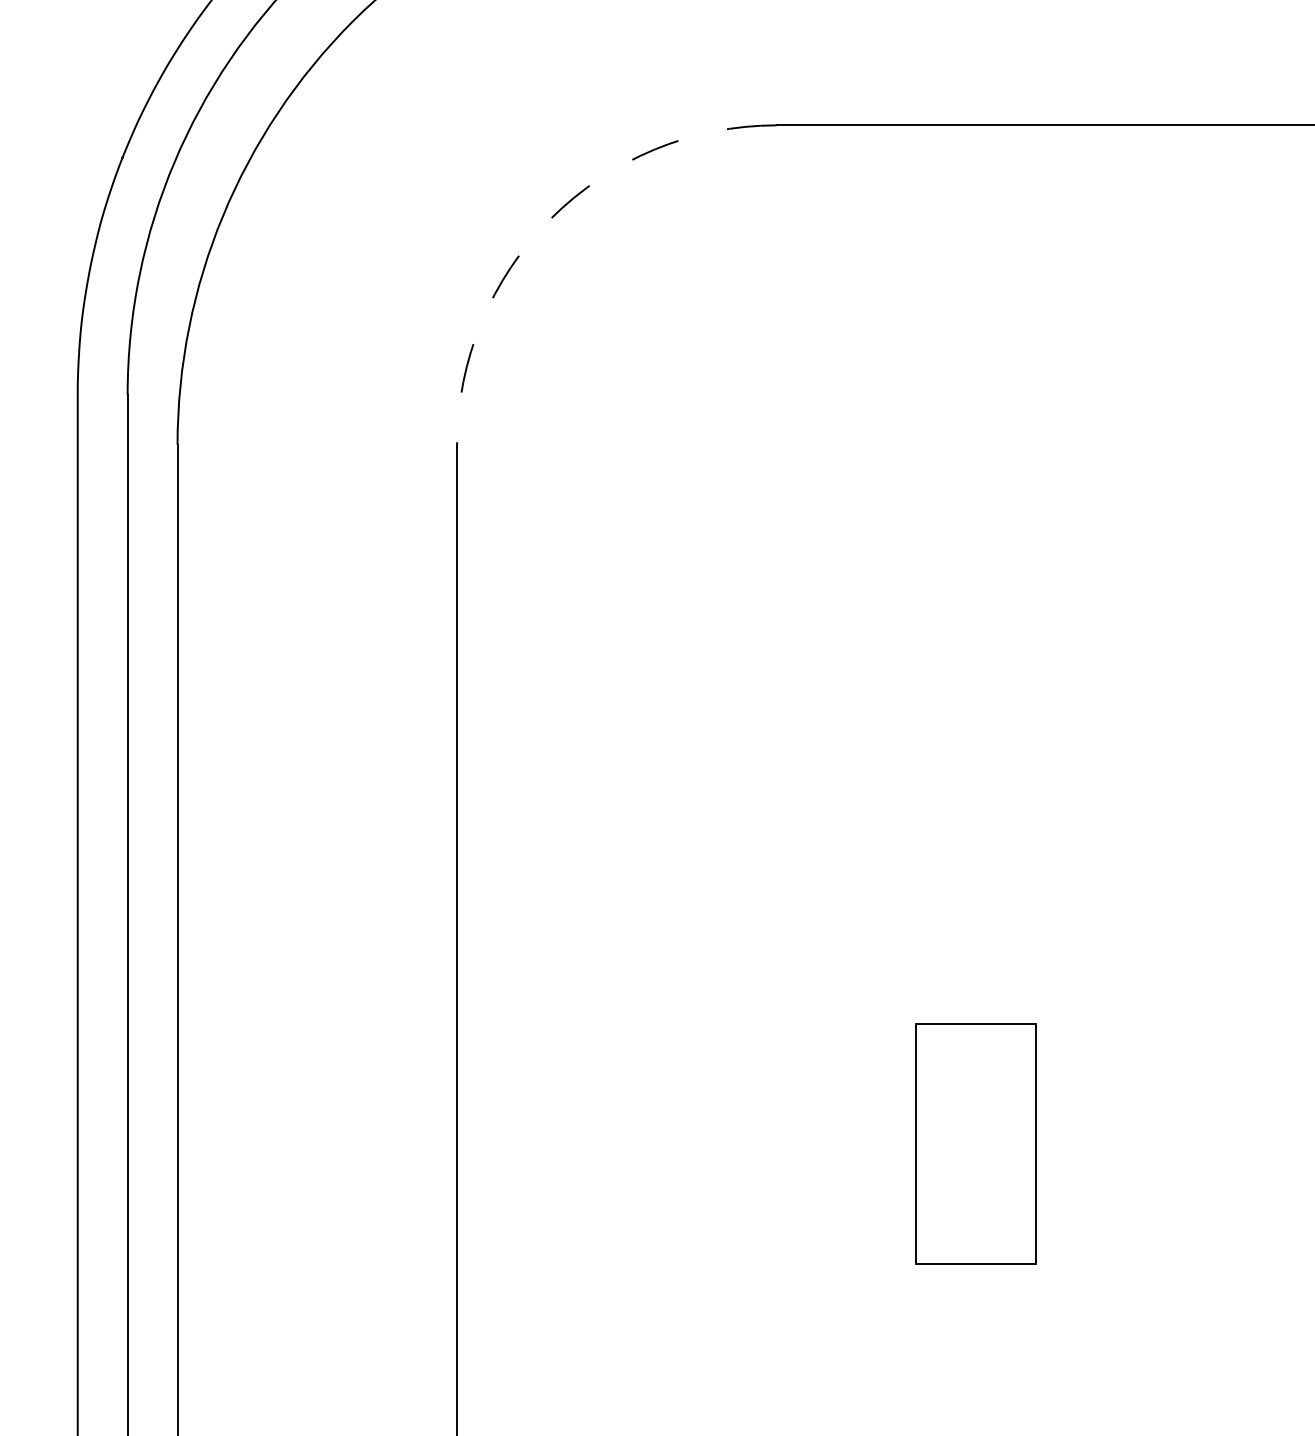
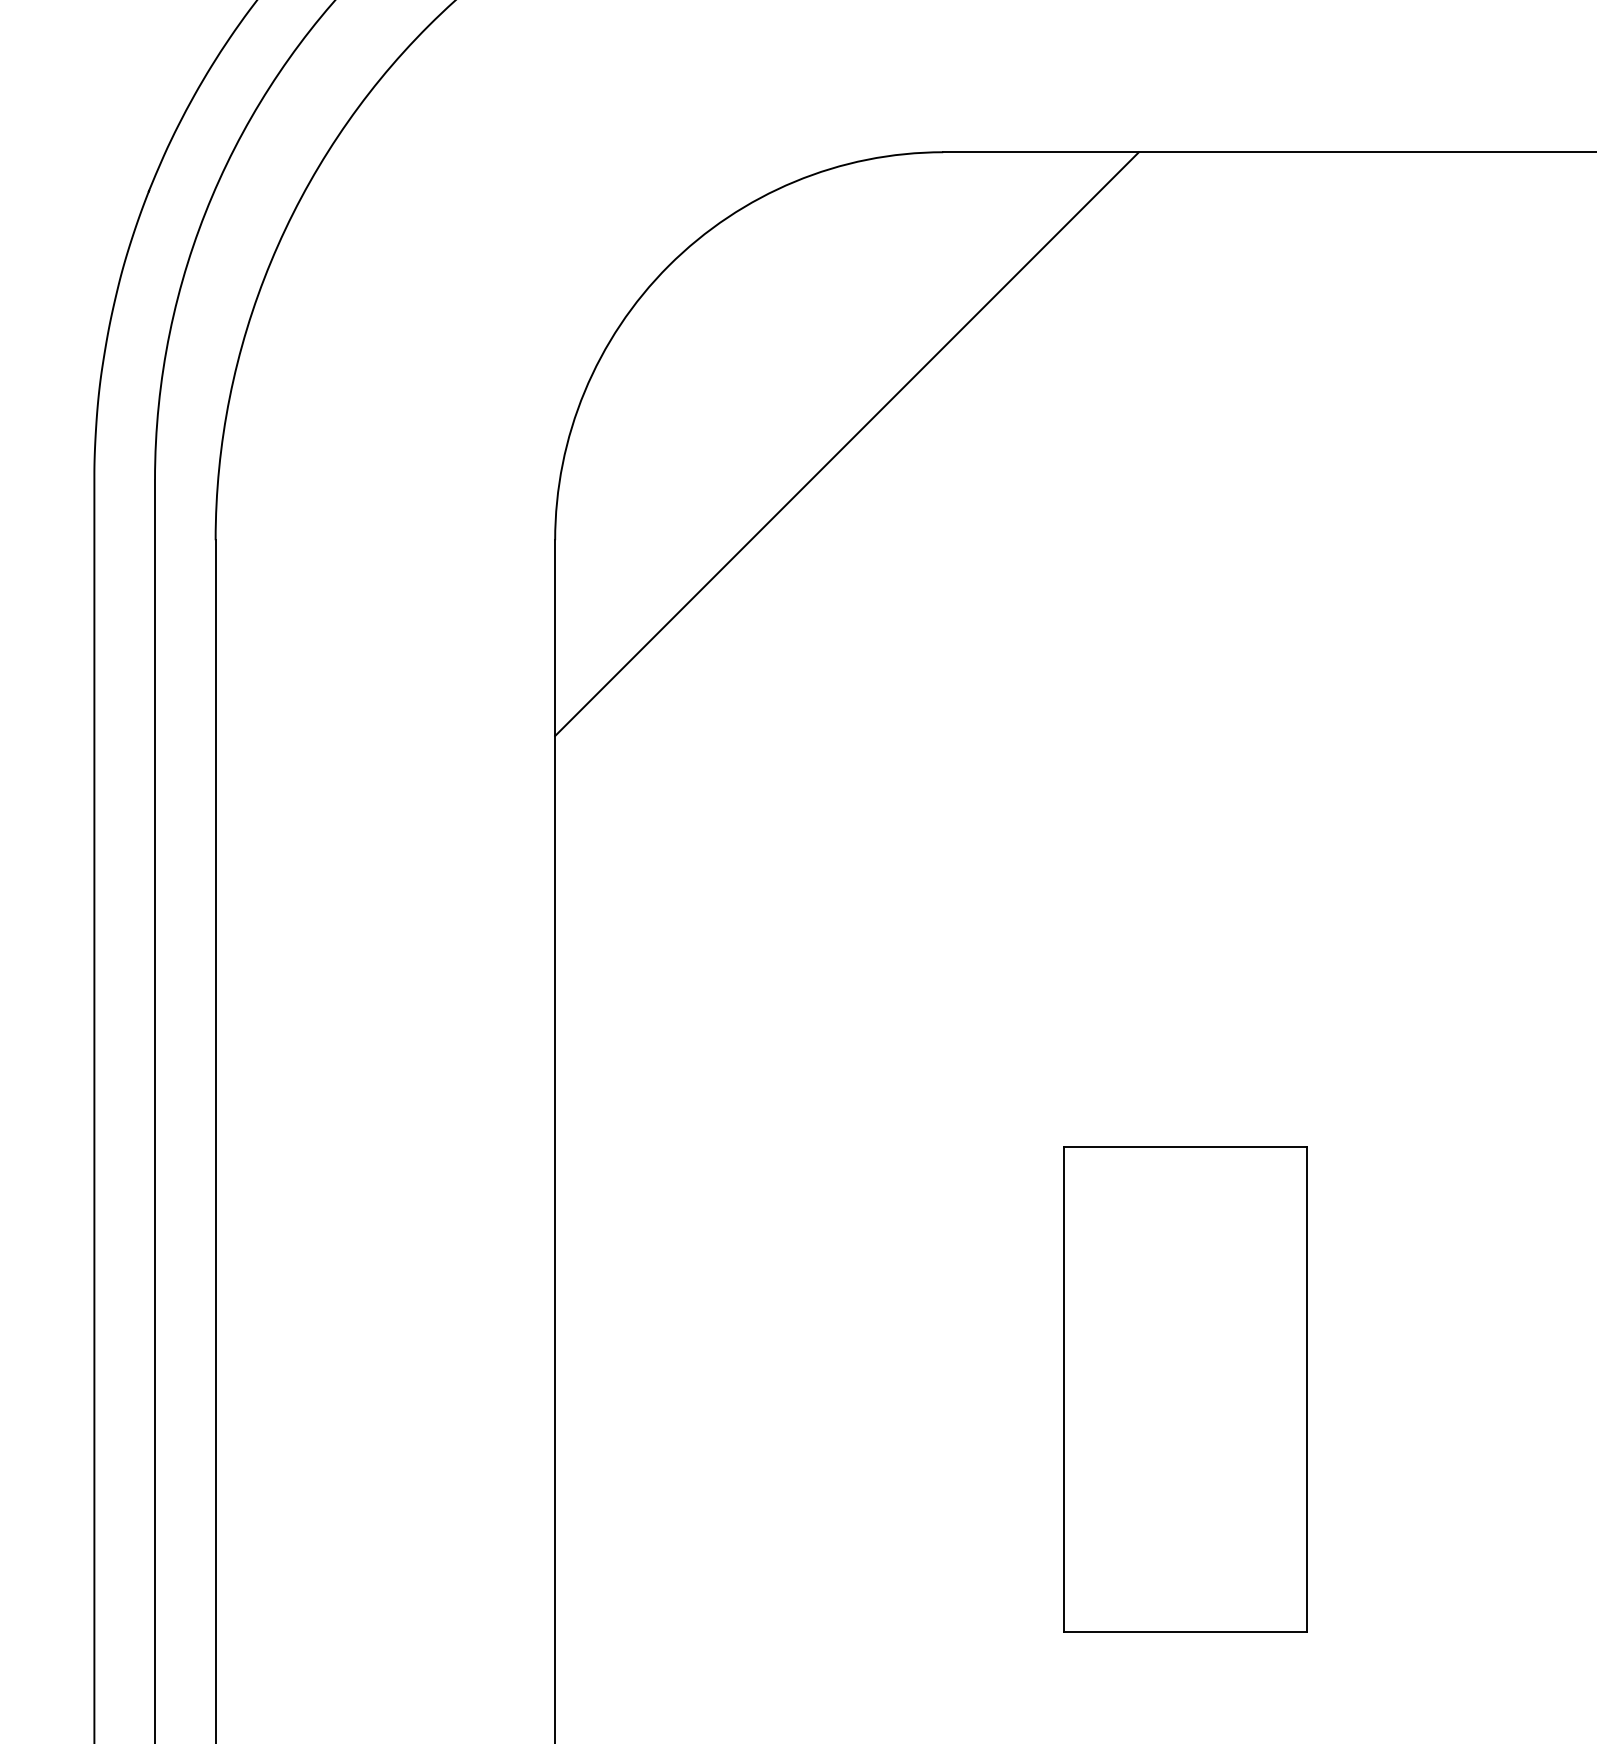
arc: (550, 218) -> (668, 265), dashed -> solid
line: (697, 365) -> (846, 444), added
part: (976, 1144) -> (1185, 1389), size x1.67

